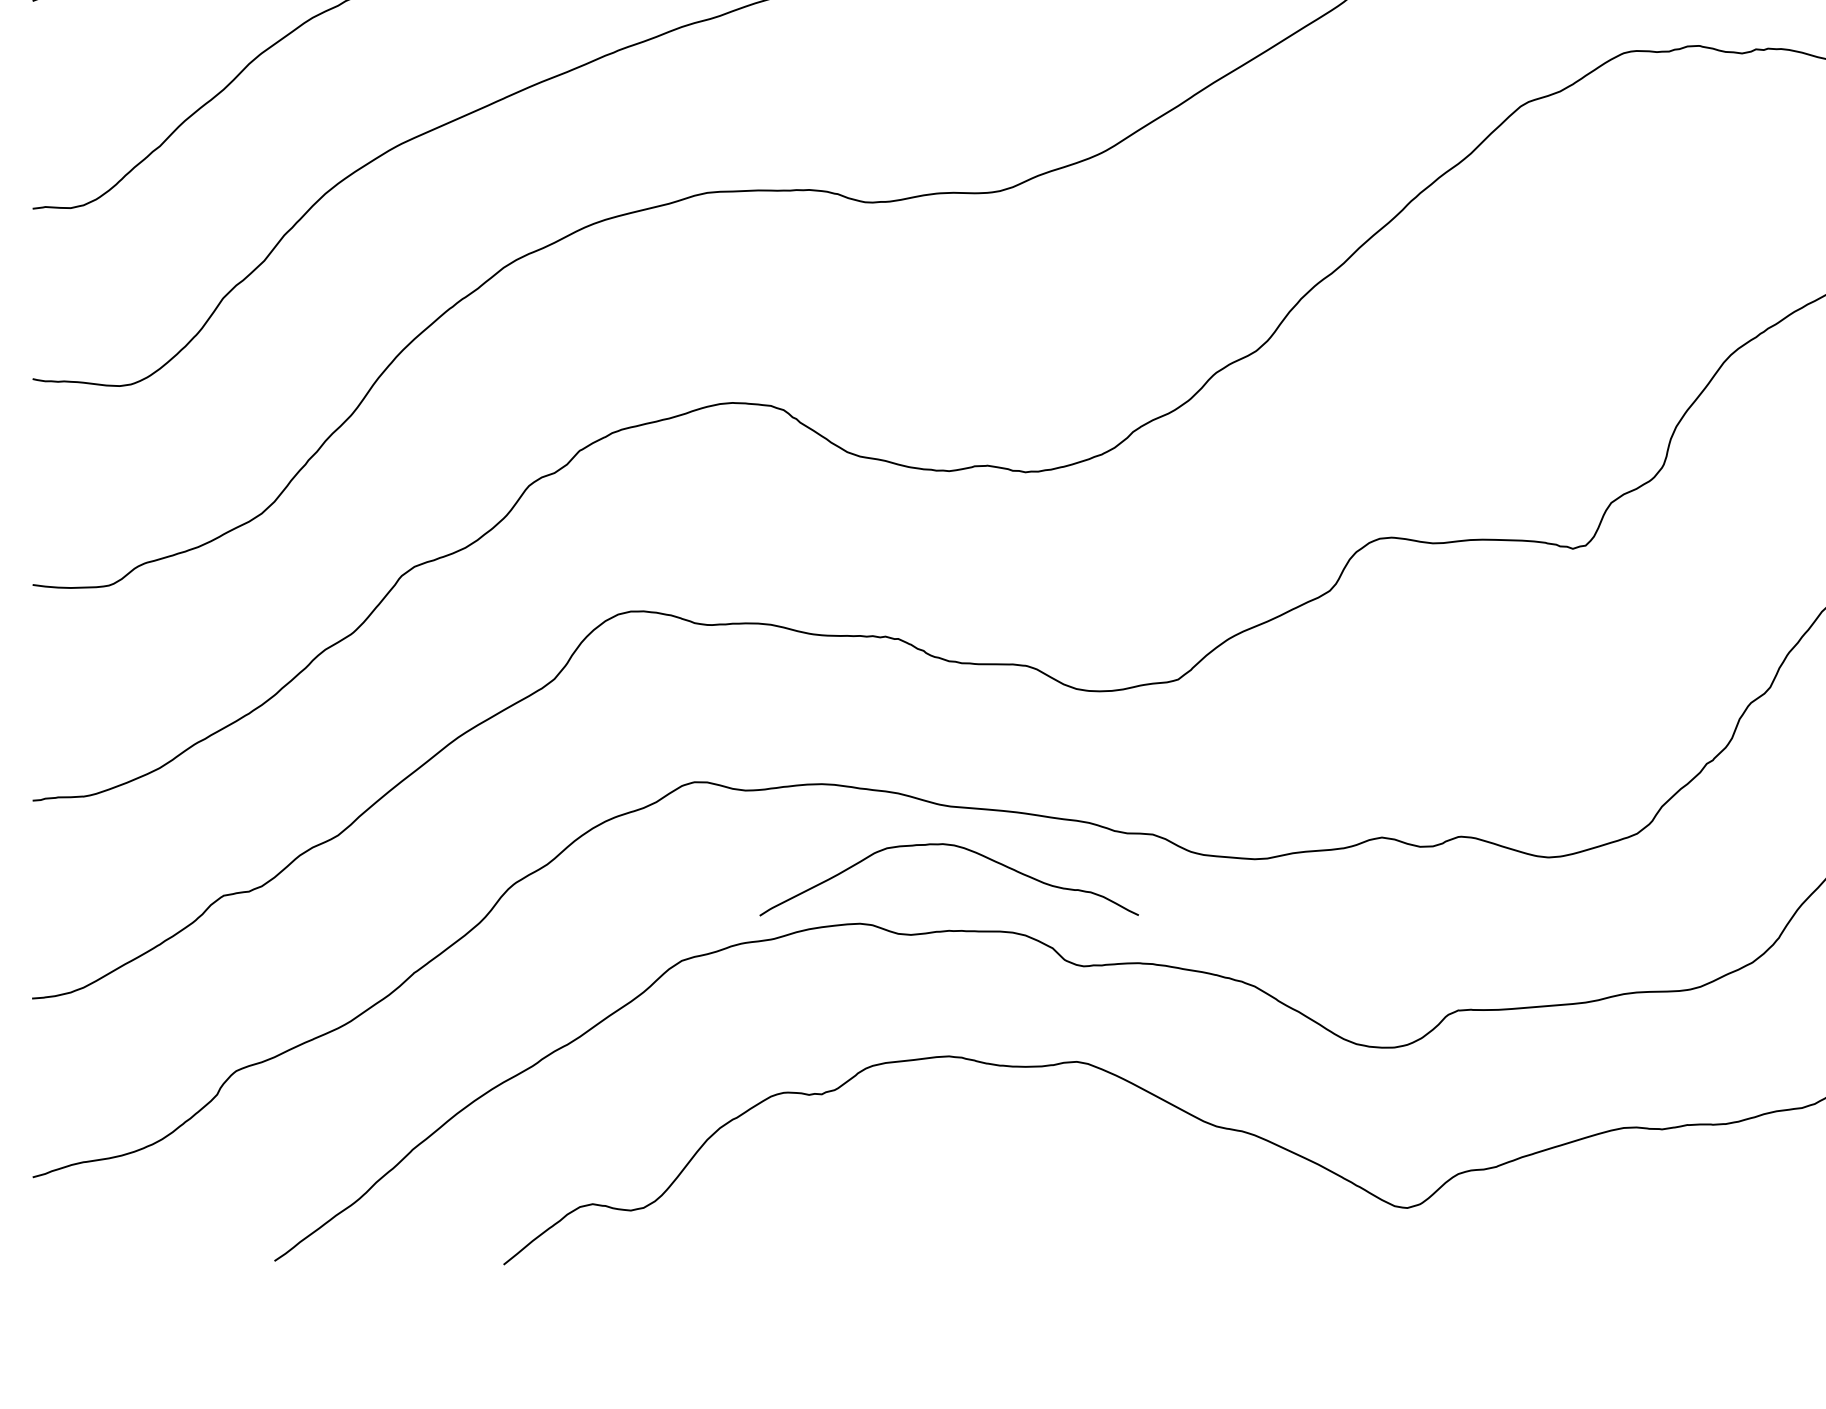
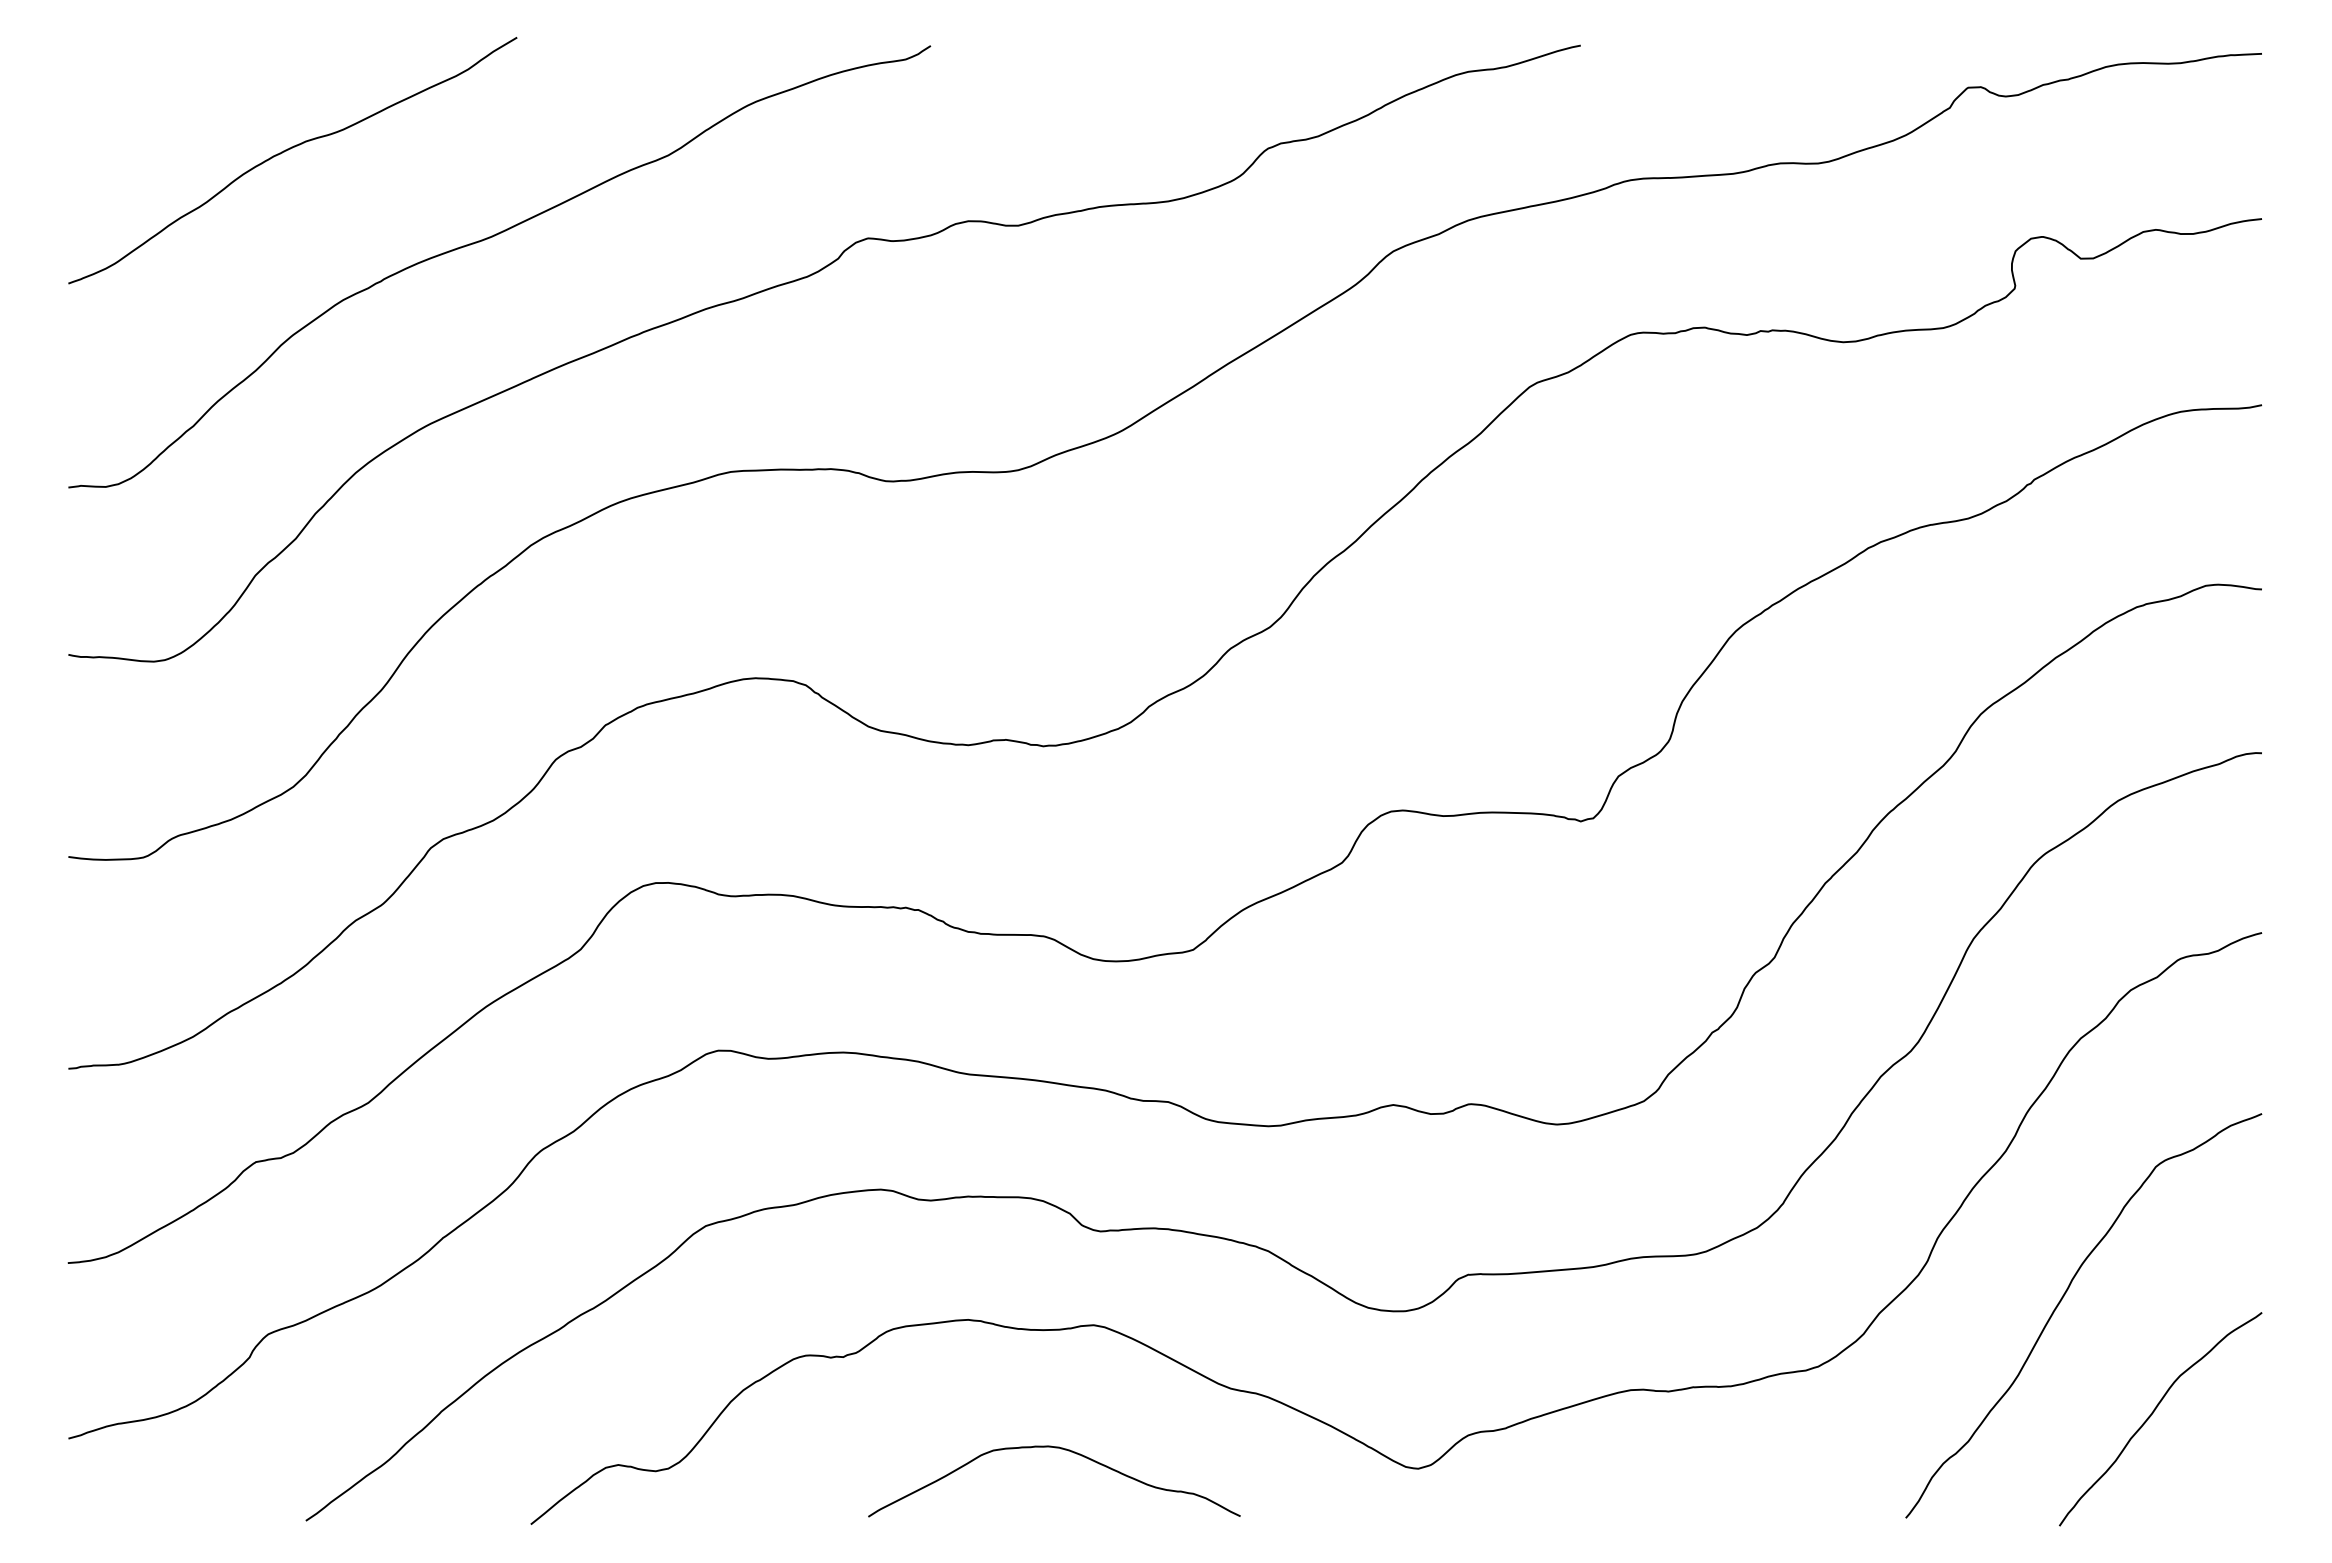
curve: (959, 848) -> (1064, 1450), moved

